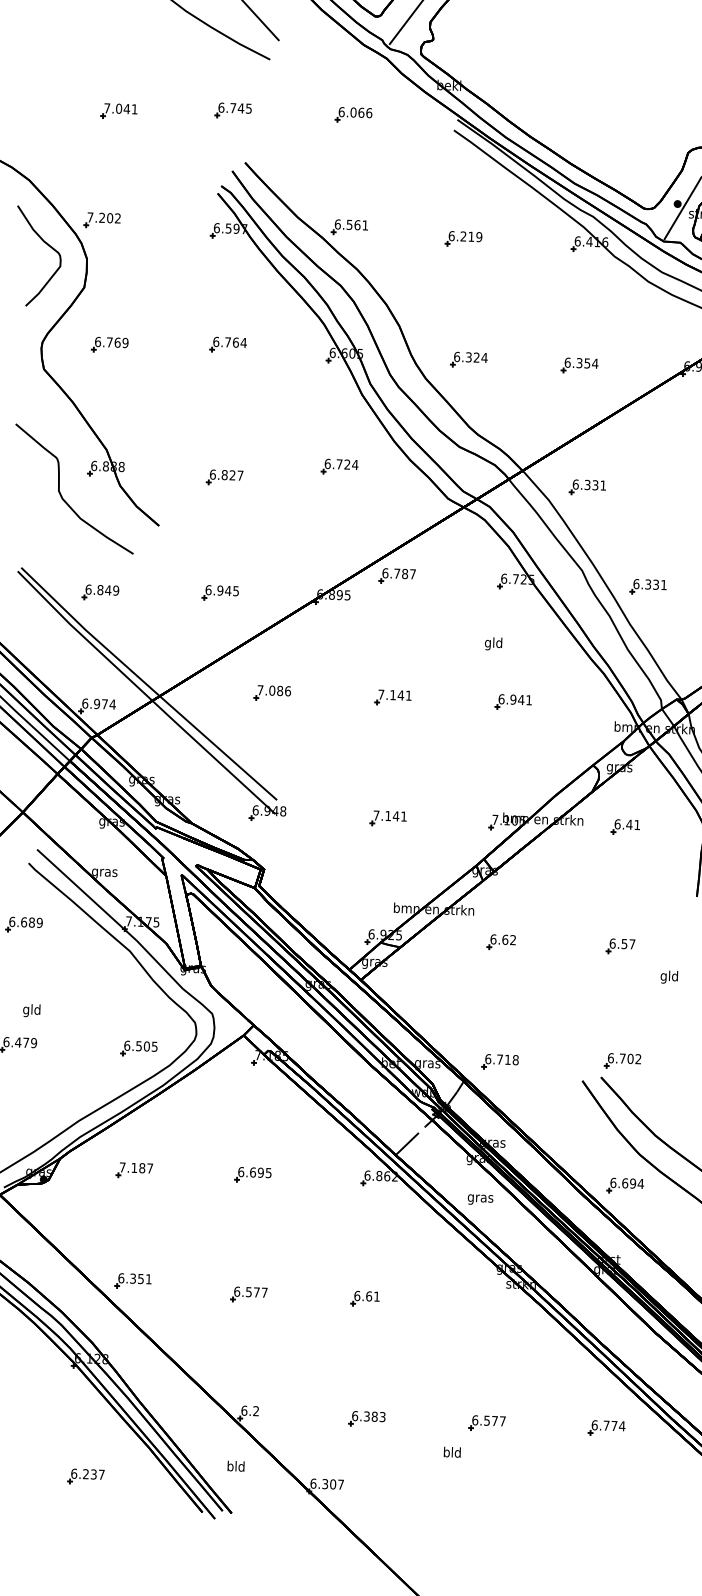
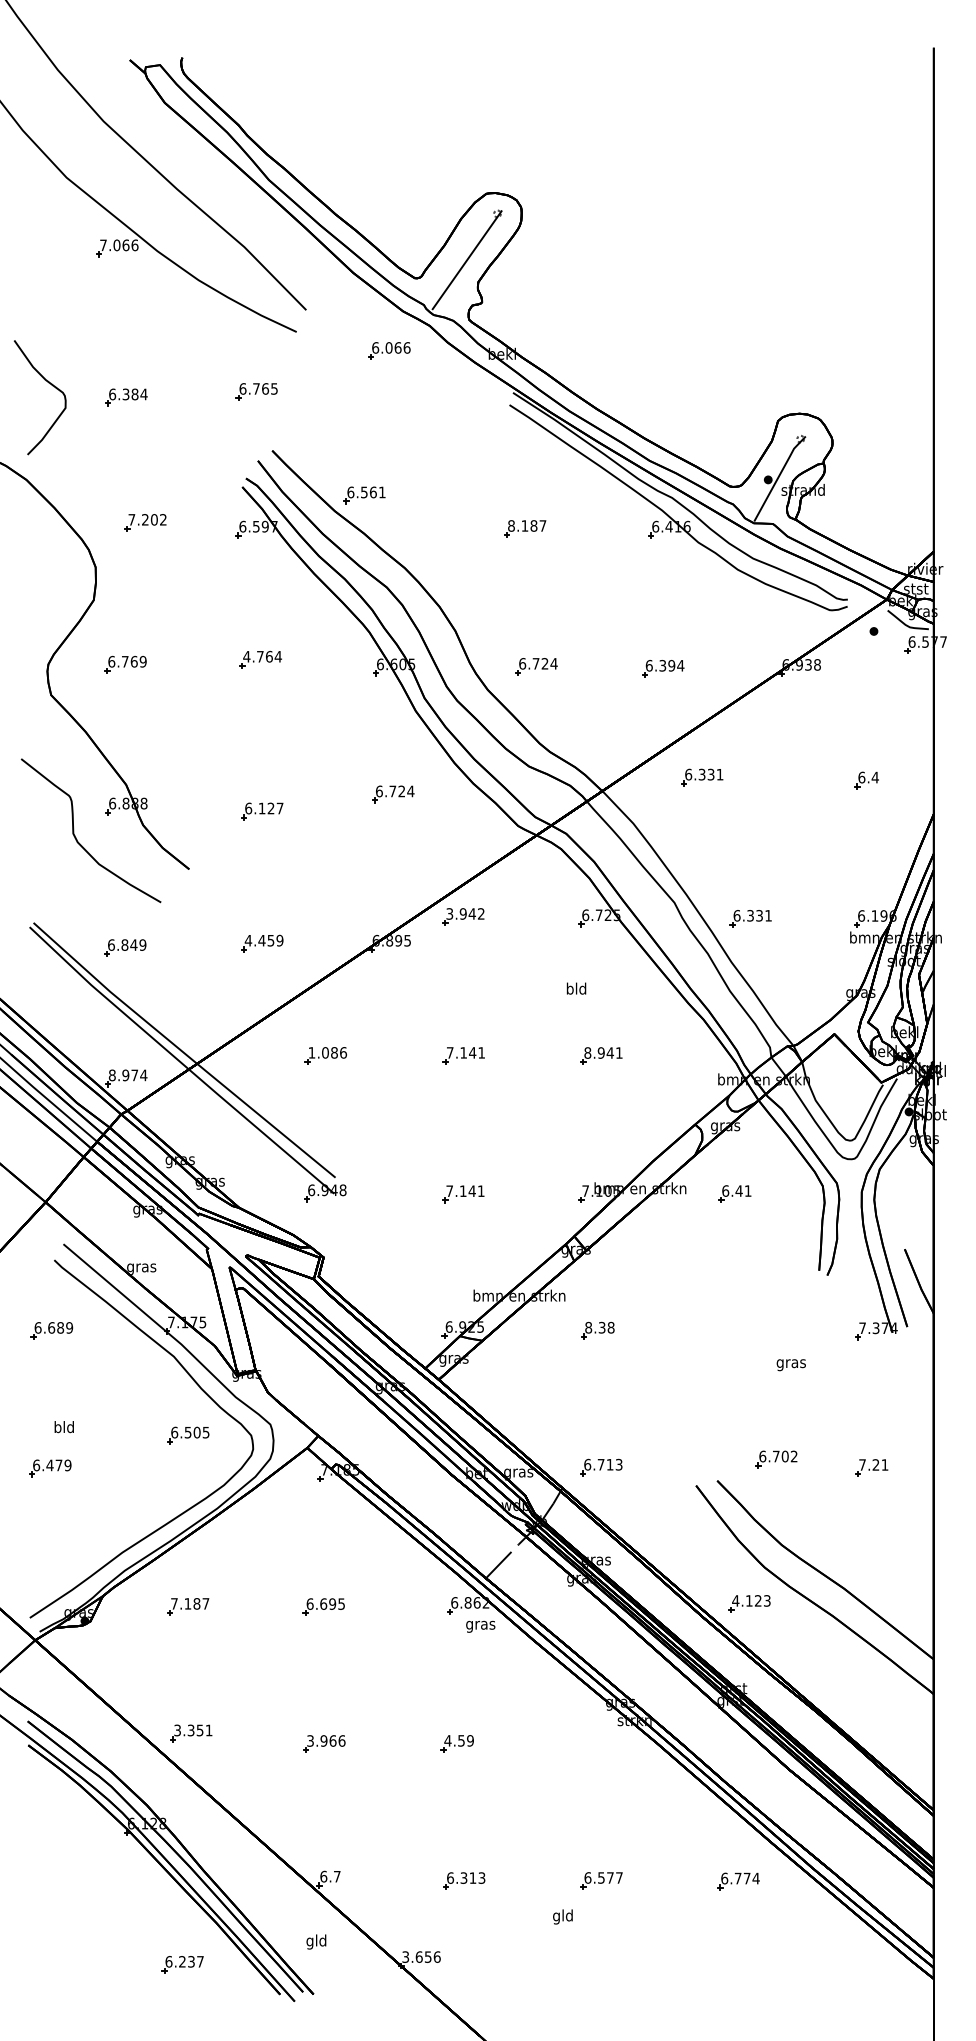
text: (121, 108) -> (128, 394), 7.041 -> 6.384
text: (241, 108) -> (265, 388), 6.745 -> 6.765
part: (353, 114) -> (389, 350), moved
part: (102, 220) -> (145, 522), moved
part: (349, 227) -> (364, 495), moved
text: (465, 236) -> (527, 525), 6.219 -> 8.187
curve: (46, 244) -> (48, 383), moved
text: (215, 341) -> (246, 656), 6.764 -> 4.764
text: (468, 357) -> (535, 663), 6.324 -> 6.724
text: (587, 363) -> (671, 665), 6.354 -> 6.394
text: (224, 475) -> (261, 808), 6.827 -> 6.127
part: (587, 487) -> (702, 777), moved
text: (399, 573) -> (465, 913), 6.787 -> 3.942
text: (221, 590) -> (263, 940), 6.945 -> 4.459
text: (487, 643) -> (569, 989), gld -> bld
text: (260, 689) -> (311, 1052), 7.086 -> 1.086
text: (501, 698) -> (587, 1052), 6.941 -> 8.941
text: (84, 703) -> (111, 1075), 6.974 -> 8.974
text: (503, 939) -> (599, 1327), 6.62 -> 8.38
part: (620, 946) -> (733, 1330), removed
text: (668, 977) -> (790, 1363), gld -> gras
text: (26, 1010) -> (57, 1428), gld -> bld
part: (139, 1048) -> (188, 1435), moved
text: (515, 1059) -> (618, 1464), 6.718 -> 6.713
part: (622, 1061) -> (776, 1459), moved
text: (627, 1183) -> (751, 1600), 6.694 -> 4.123
text: (480, 1199) -> (480, 1626), moved
text: (121, 1278) -> (177, 1730), 6.351 -> 3.351
text: (251, 1291) -> (326, 1740), 6.577 -> 3.966
text: (366, 1296) -> (458, 1740), 6.61 -> 4.59
text: (255, 1411) -> (336, 1876), 6.2 -> 6.7
text: (374, 1416) -> (472, 1877), 6.383 -> 6.313
text: (446, 1453) -> (556, 1916), bld -> gld
text: (229, 1466) -> (309, 1941), bld -> gld
part: (85, 1476) -> (182, 1964), moved
text: (327, 1483) -> (421, 1956), 6.307 -> 3.656

